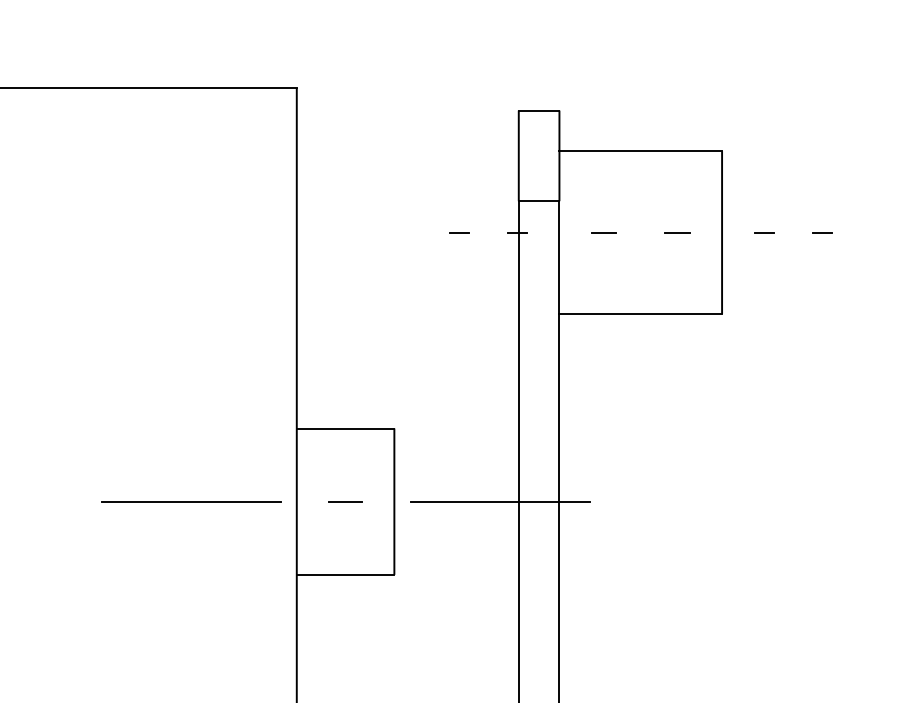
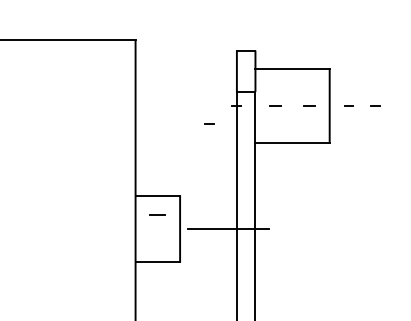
line: (458, 231) -> (209, 123), moved
line: (344, 500) -> (157, 214), moved
line: (191, 502) -> (87, 229), removed

